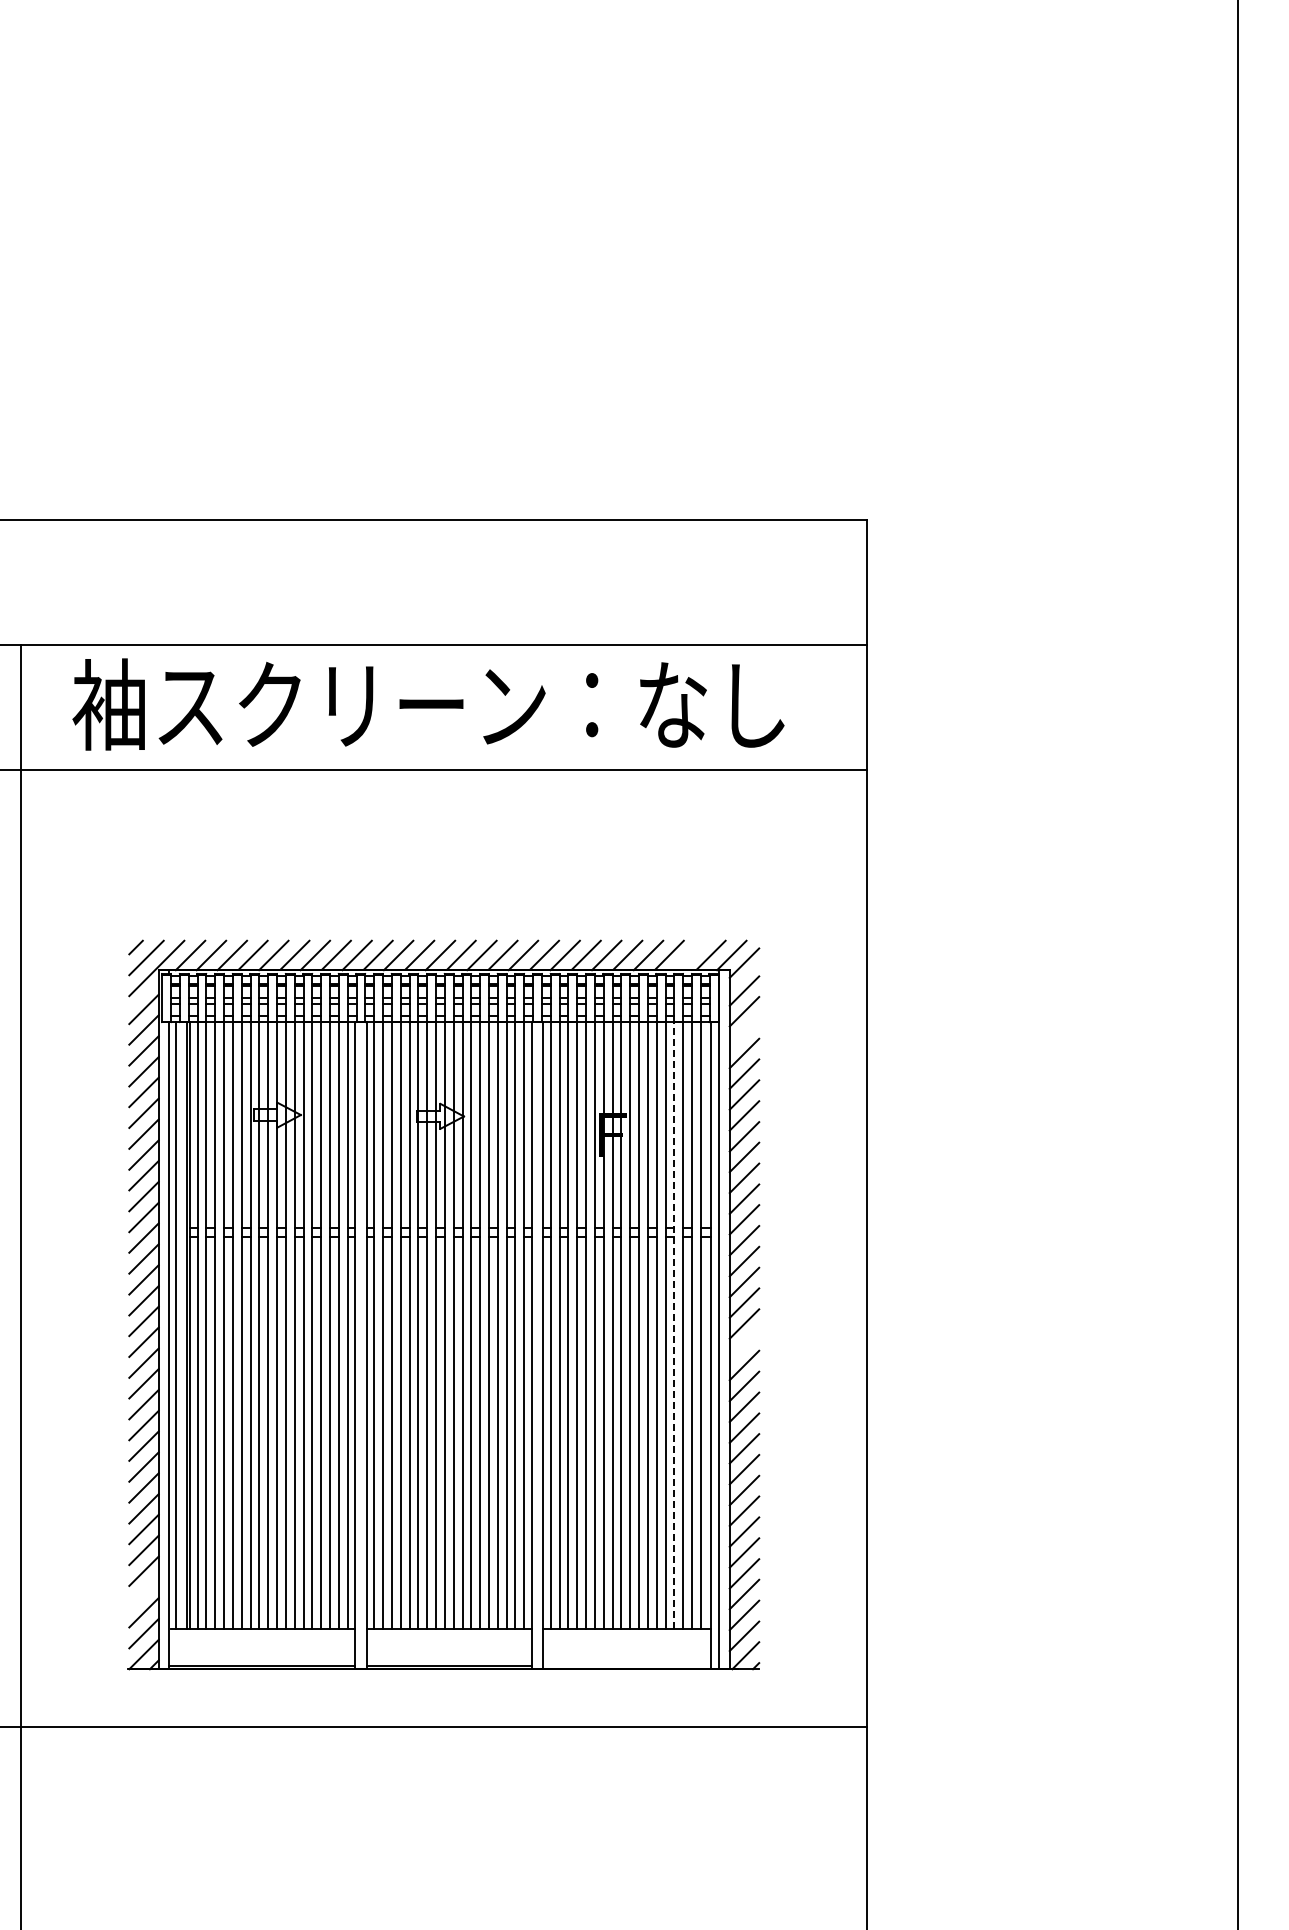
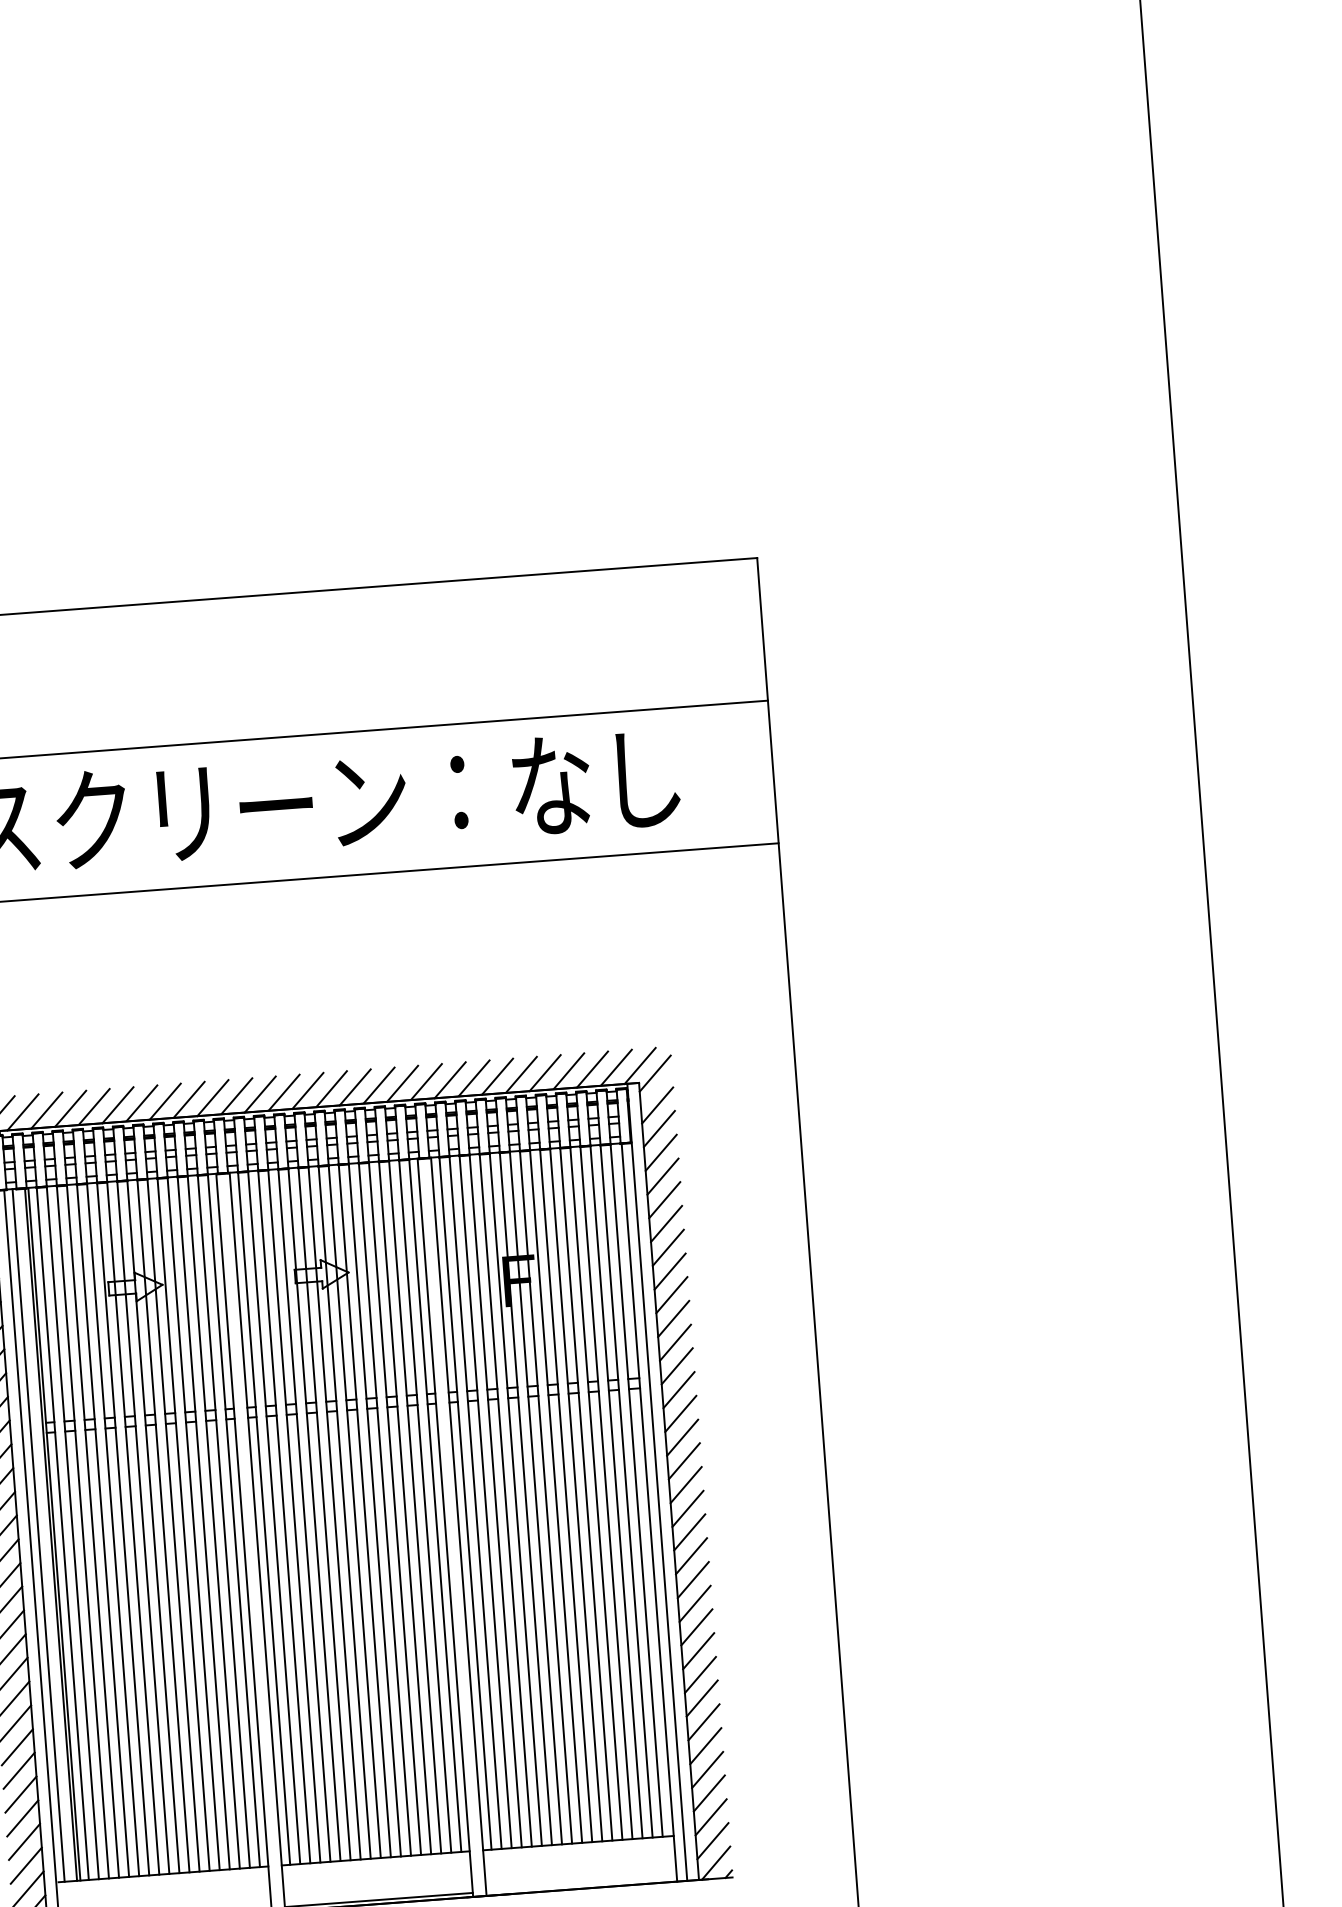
line: (689, 955) -> (591, 1069), added
line: (744, 1032) -> (661, 1152), added
line: (674, 1325) -> (606, 1492), dashed -> solid
line: (744, 1344) -> (687, 1508), added
line: (143, 1591) -> (23, 1841), added

